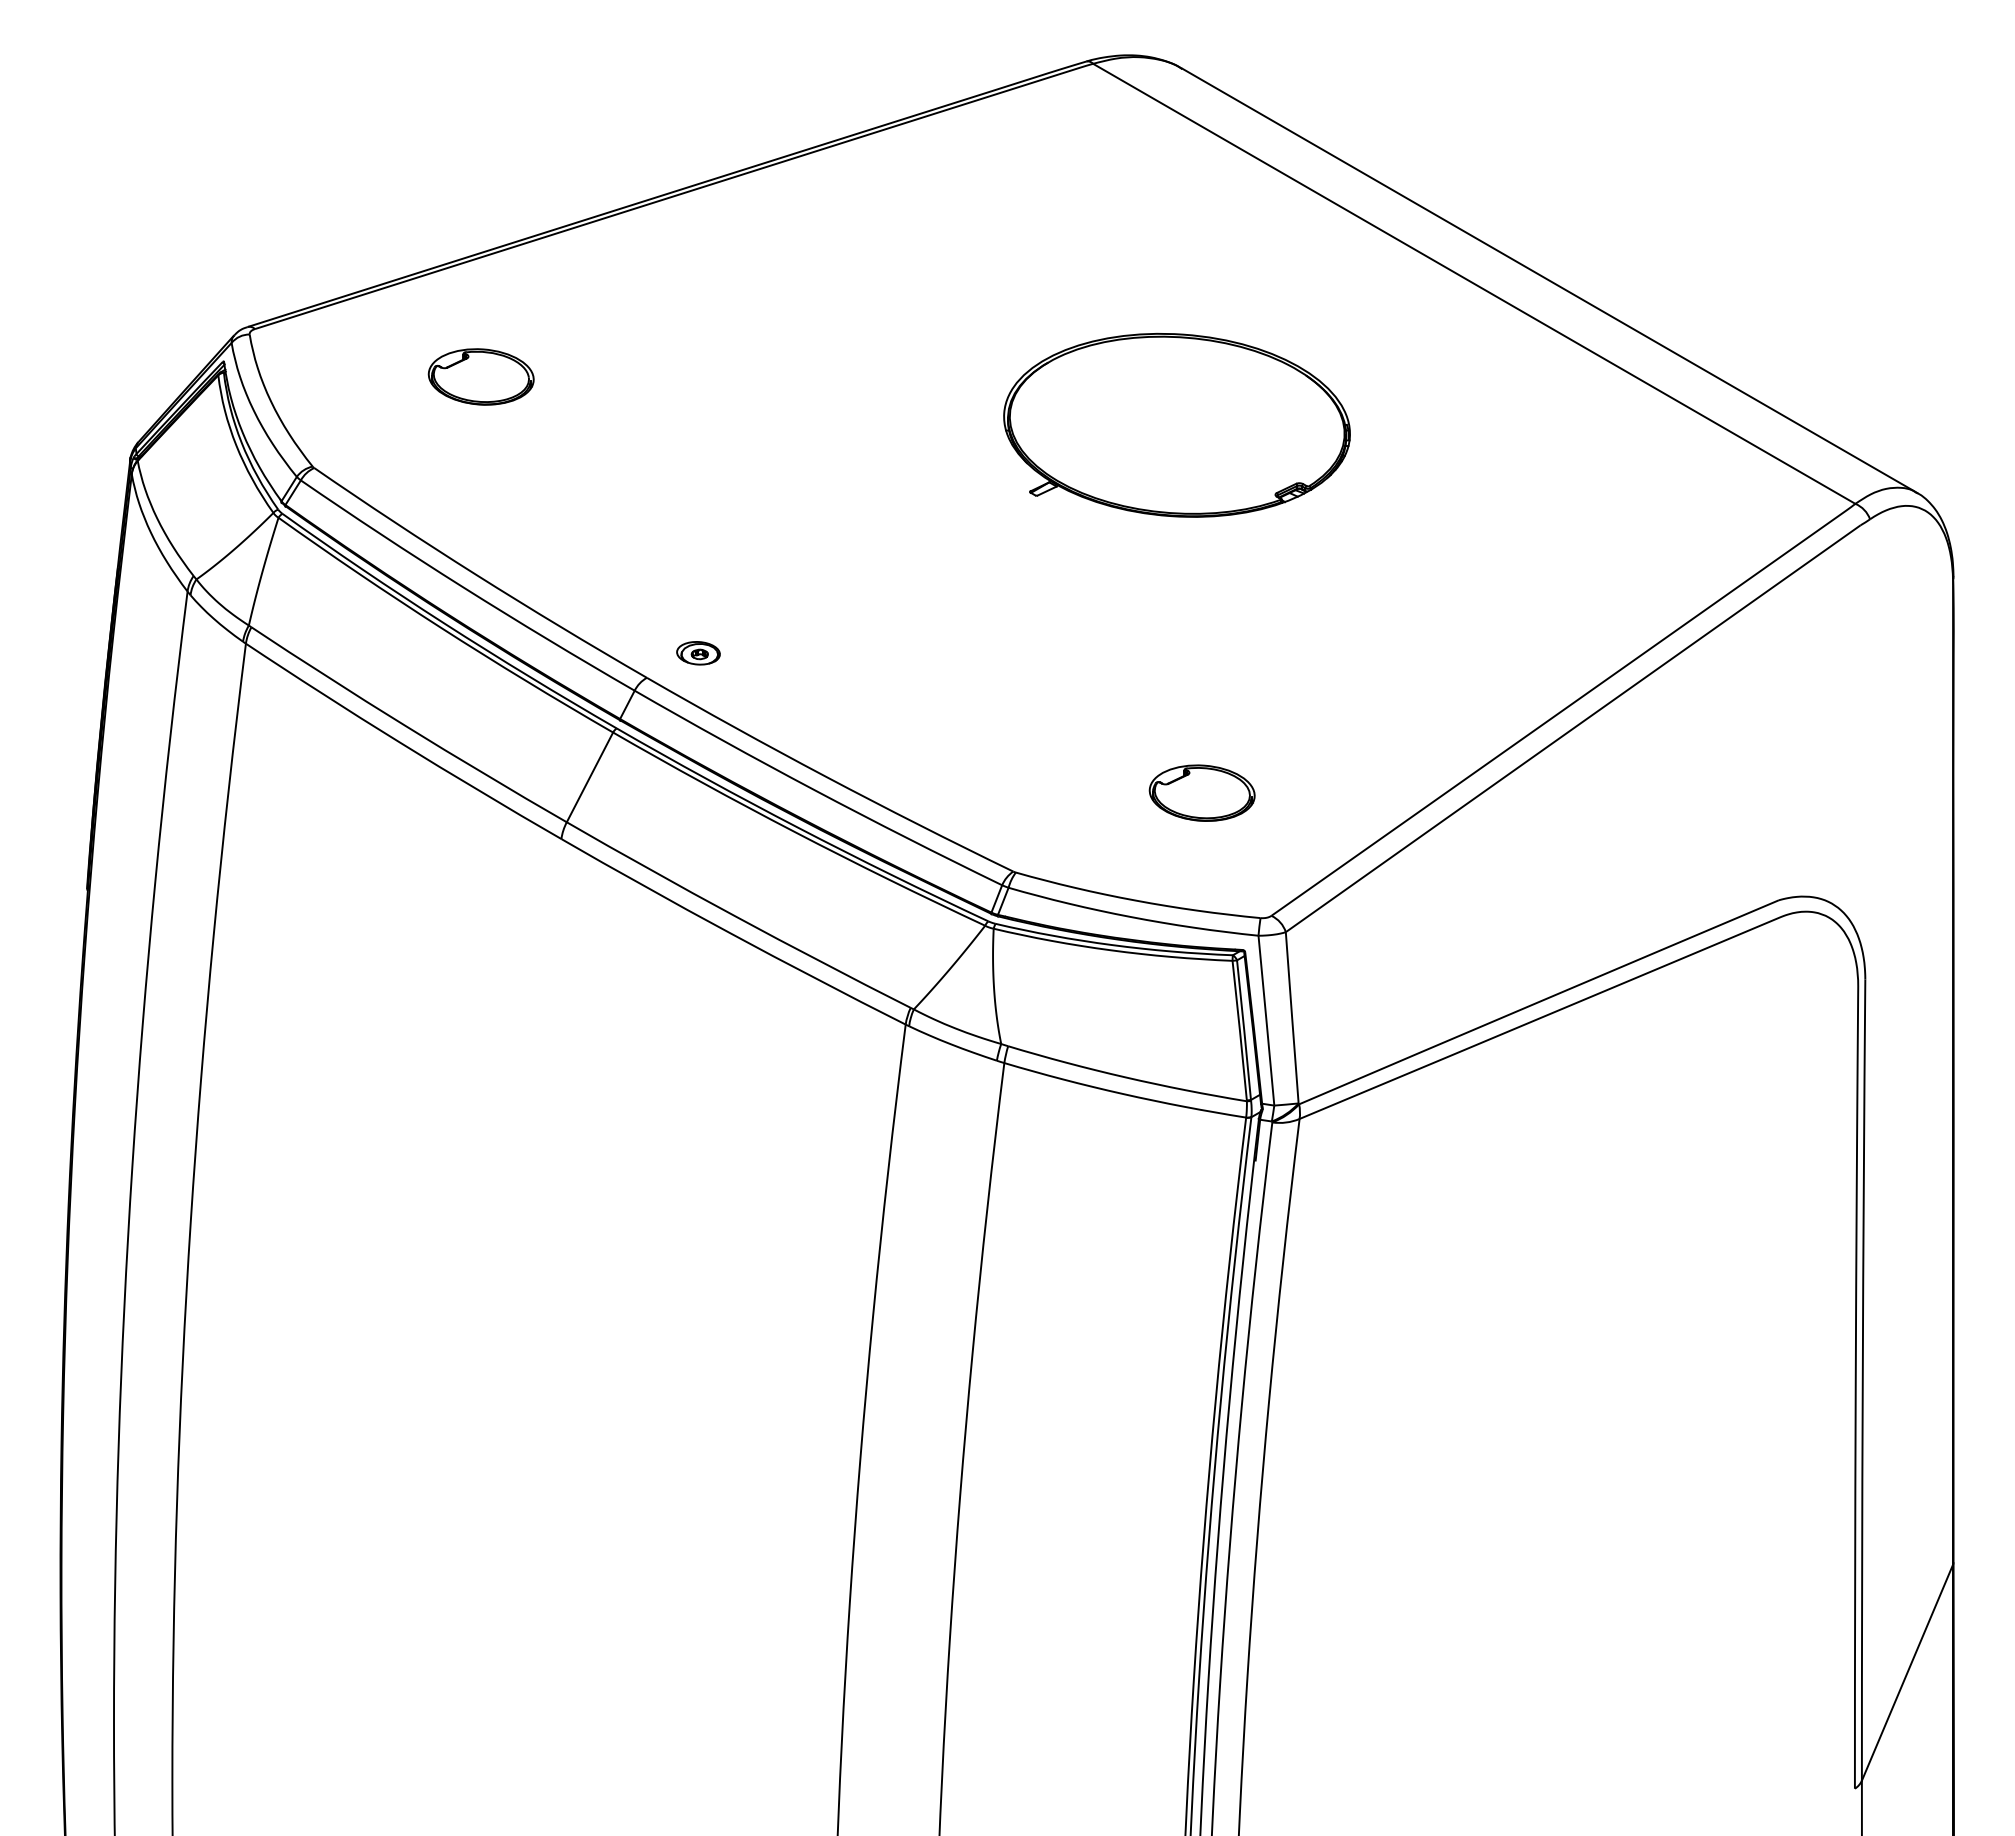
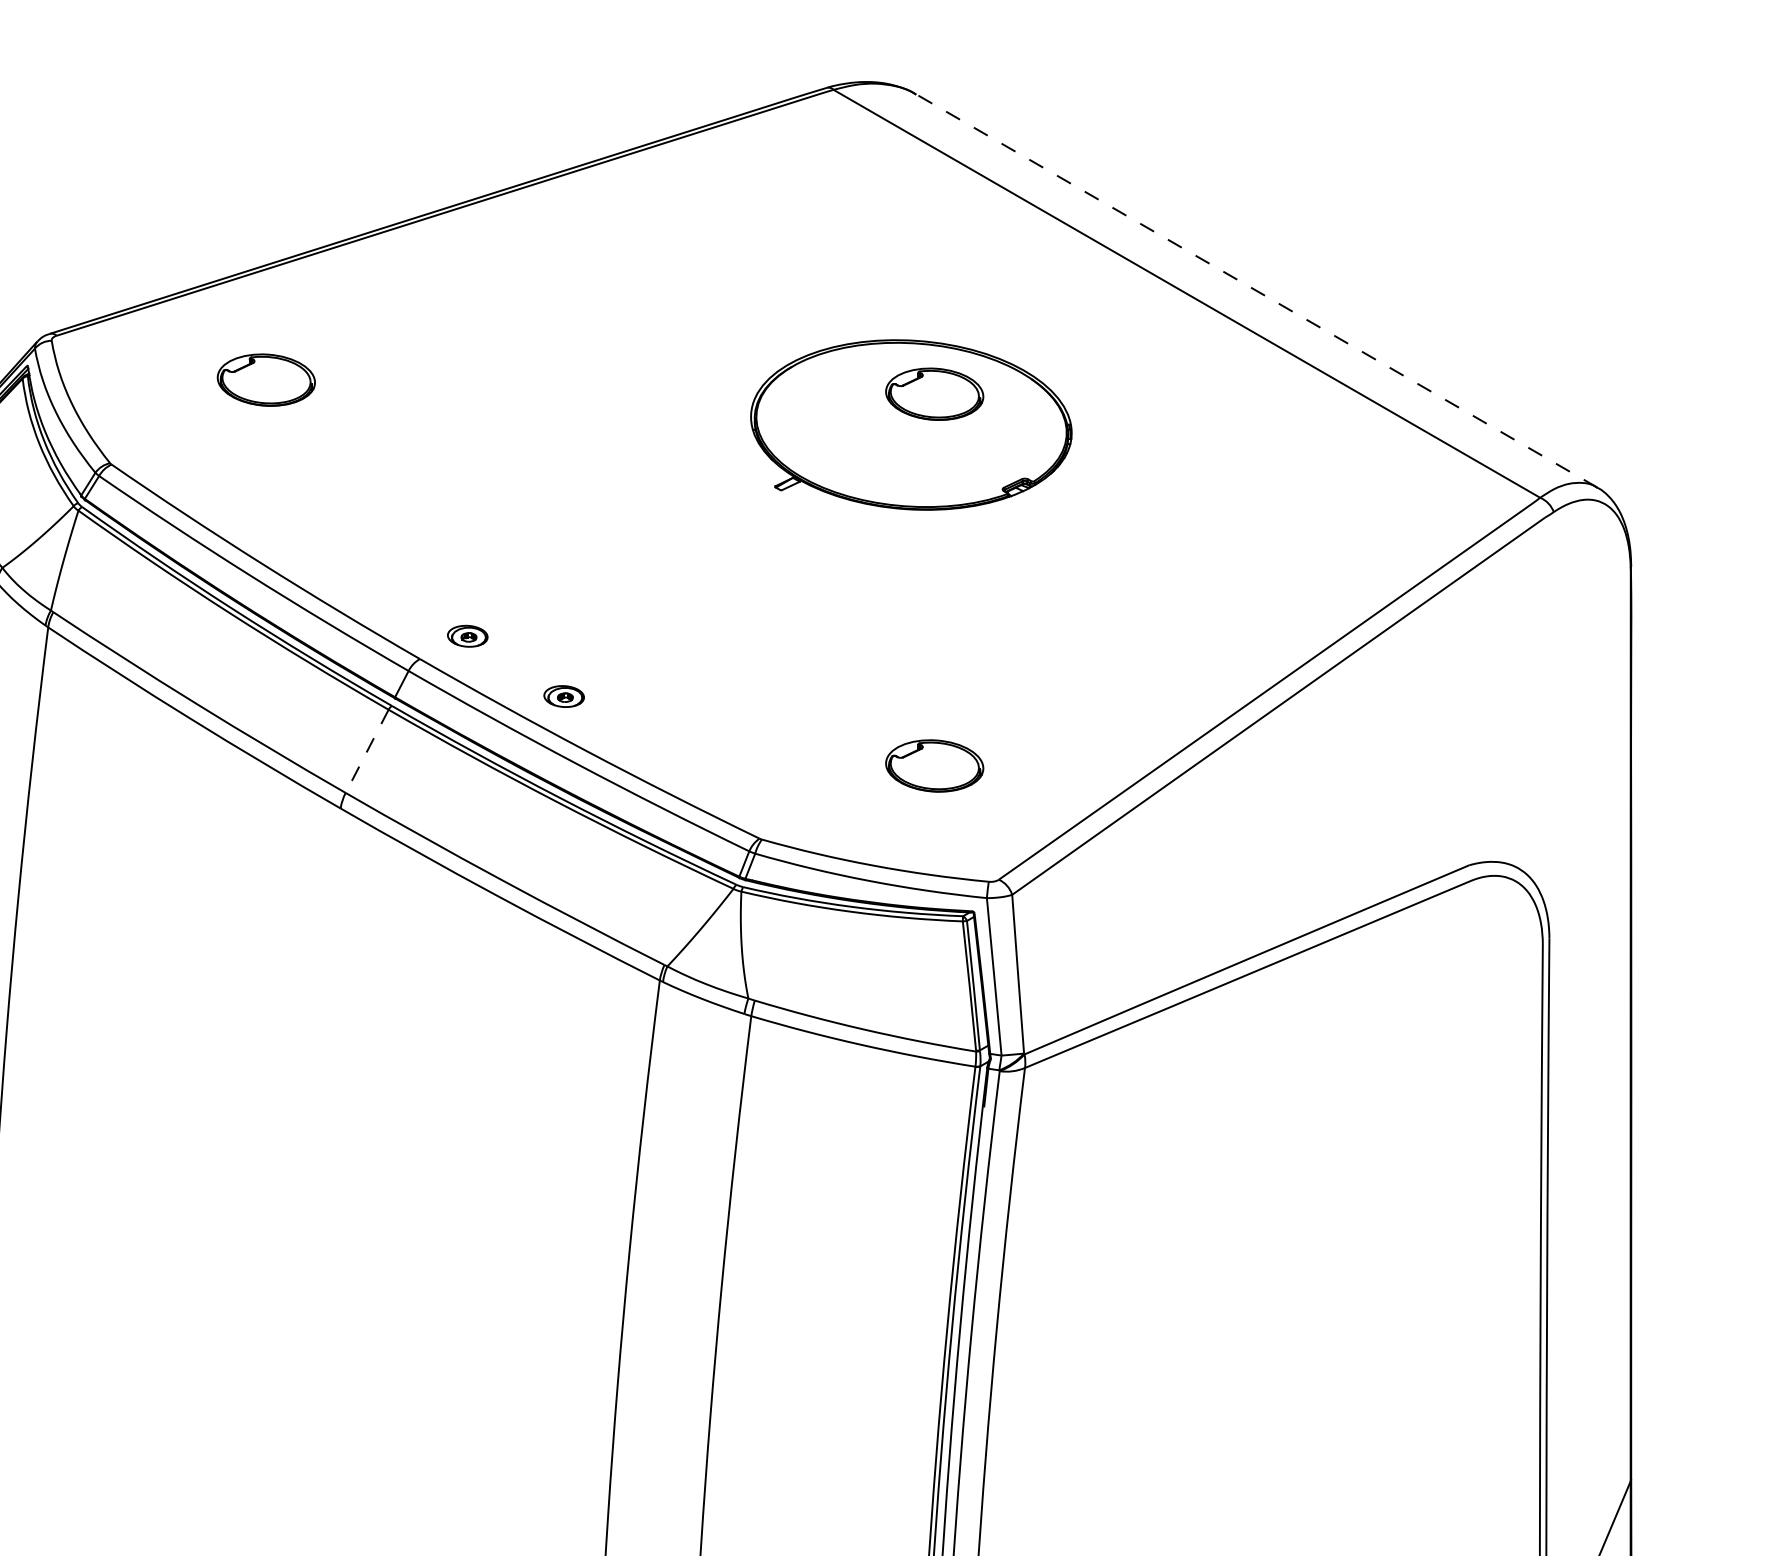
line: (1549, 280) -> (1256, 290), solid -> dashed
part: (1201, 391) -> (934, 393), added
part: (802, 718) -> (564, 696), added
line: (589, 777) -> (366, 751), solid -> dashed

